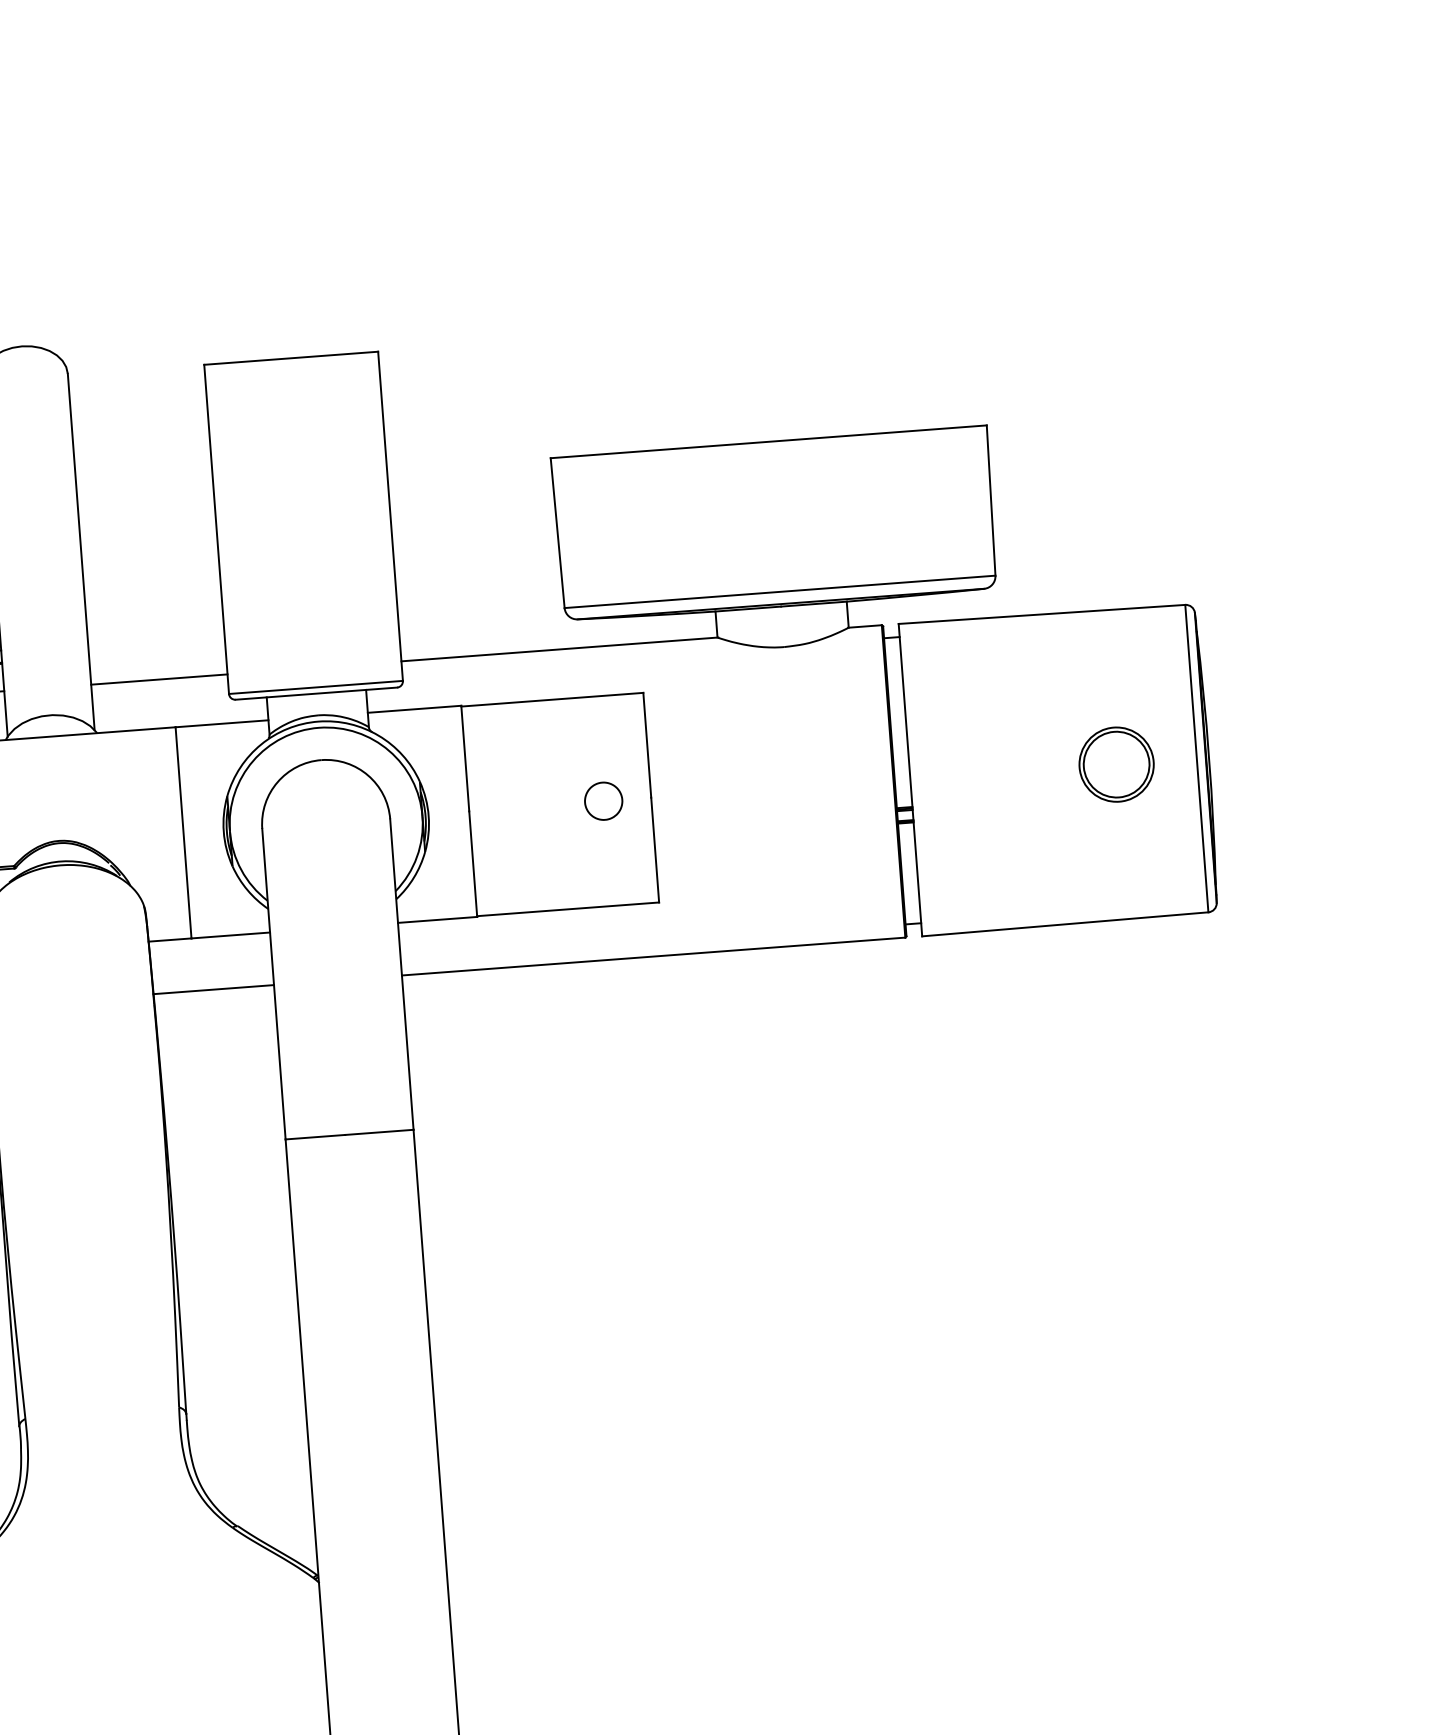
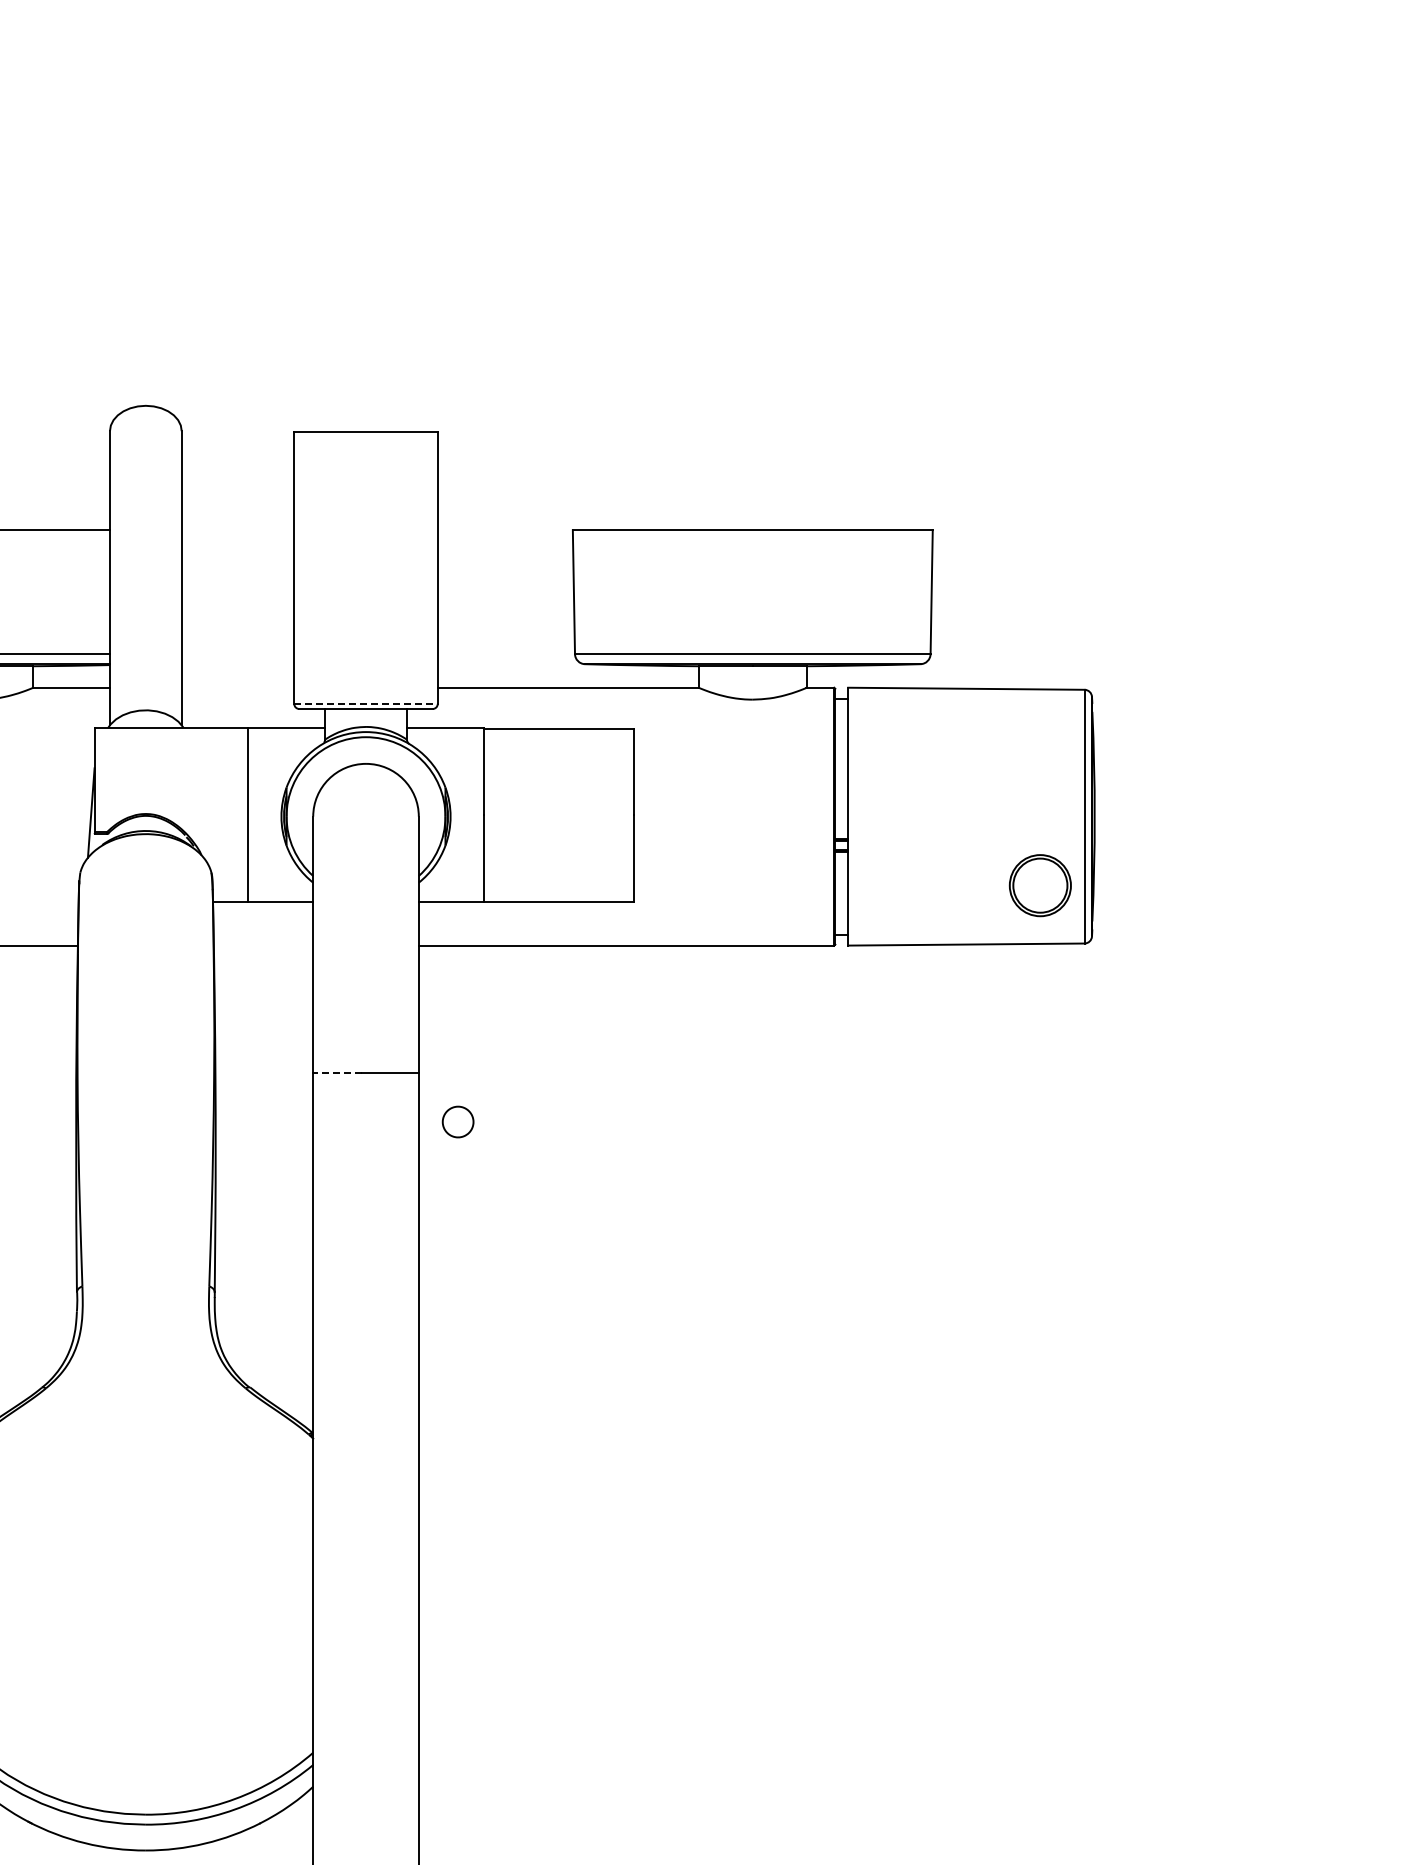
line: (158, 679) -> (237, 687), removed
line: (316, 686) -> (366, 703), solid -> dashed
part: (1115, 764) -> (1039, 885), moved
part: (602, 800) -> (457, 1121), moved
line: (213, 989) -> (263, 945), removed
line: (314, 1136) -> (337, 1072), solid -> dashed

